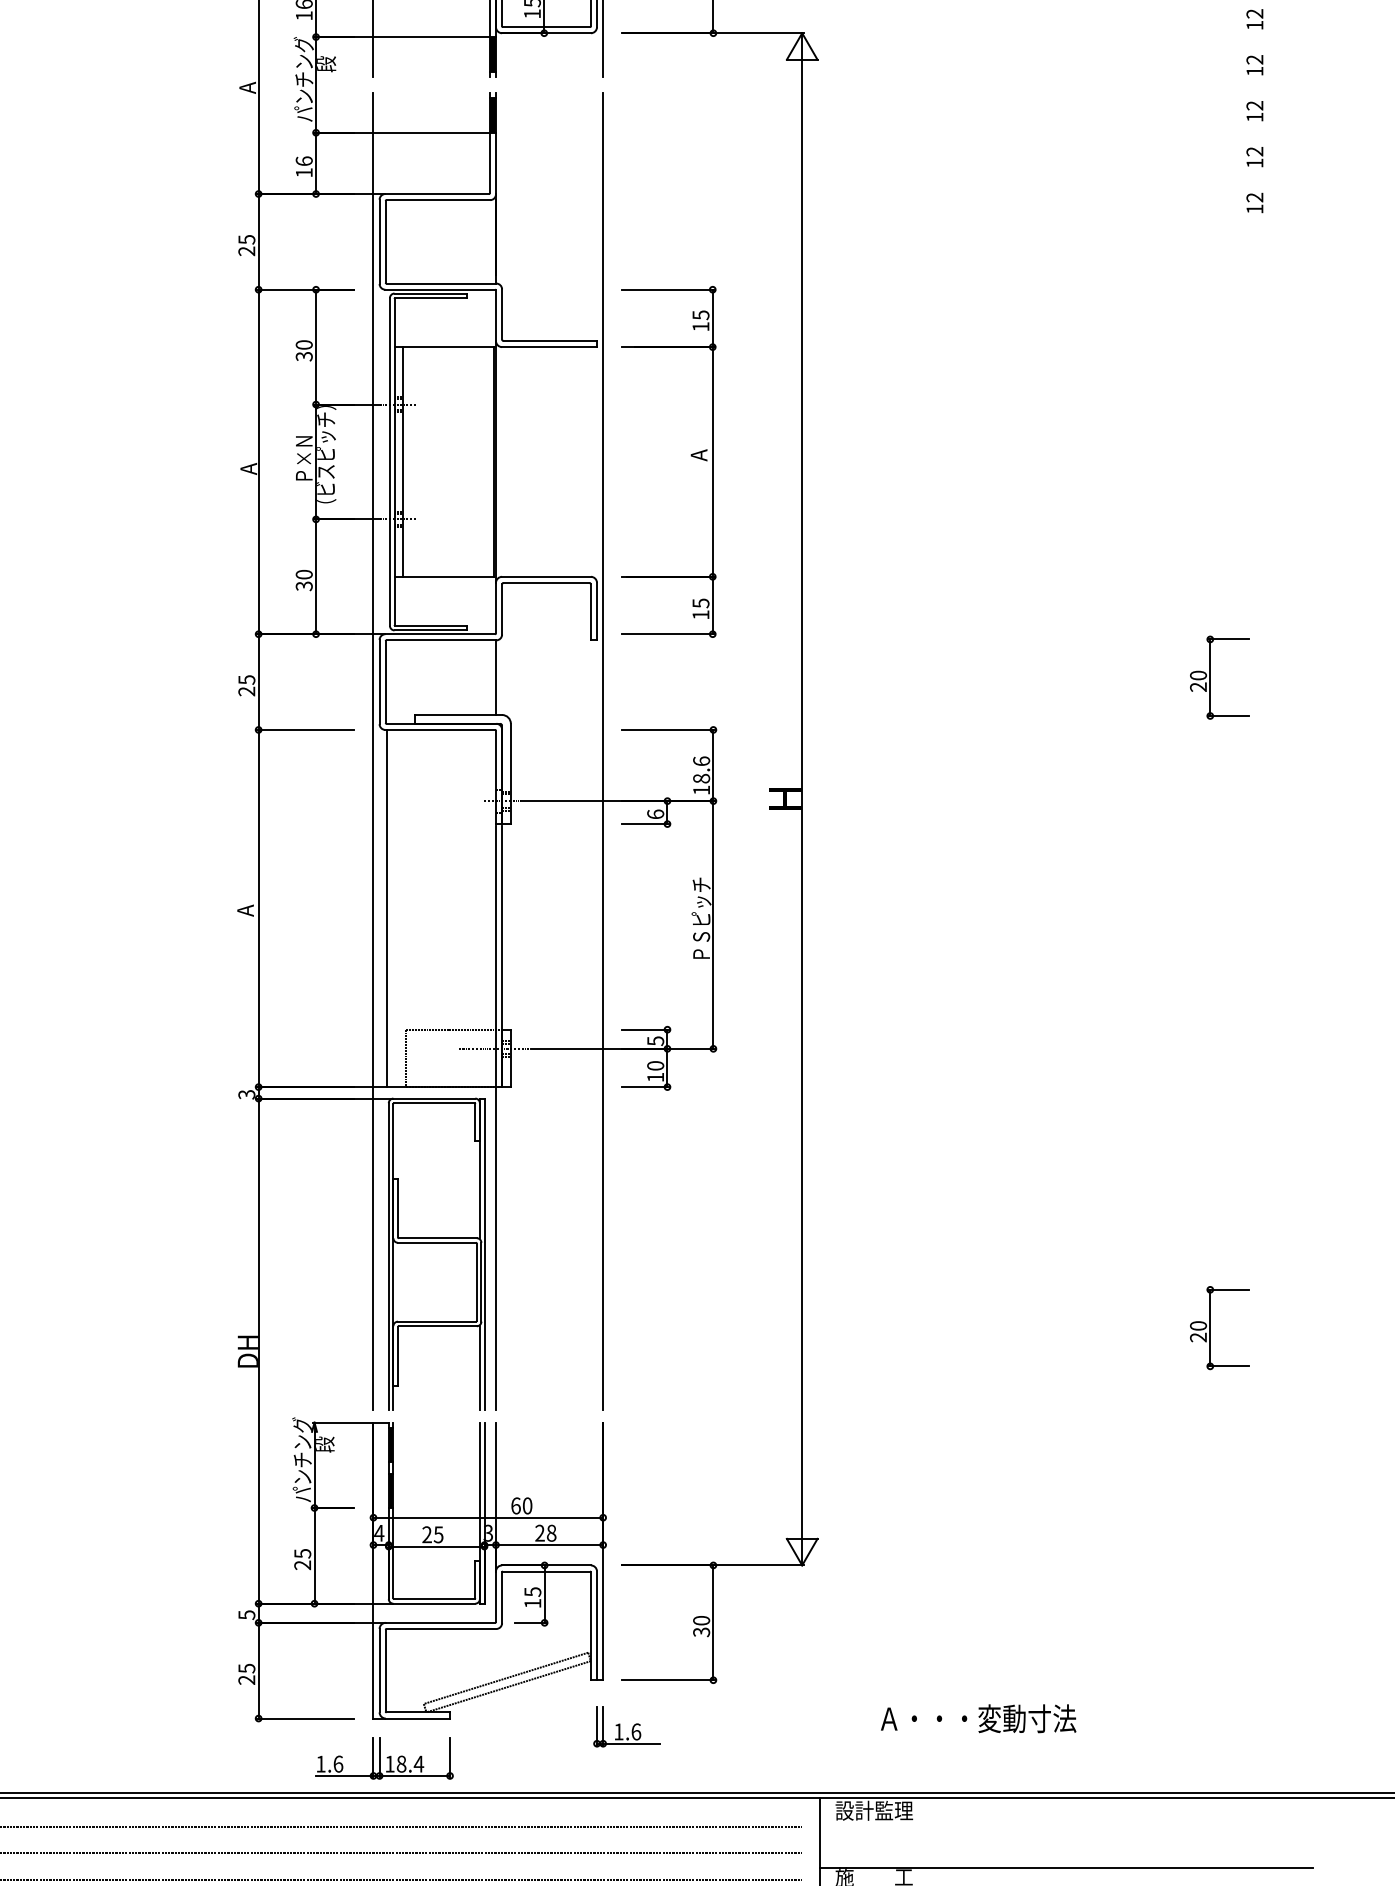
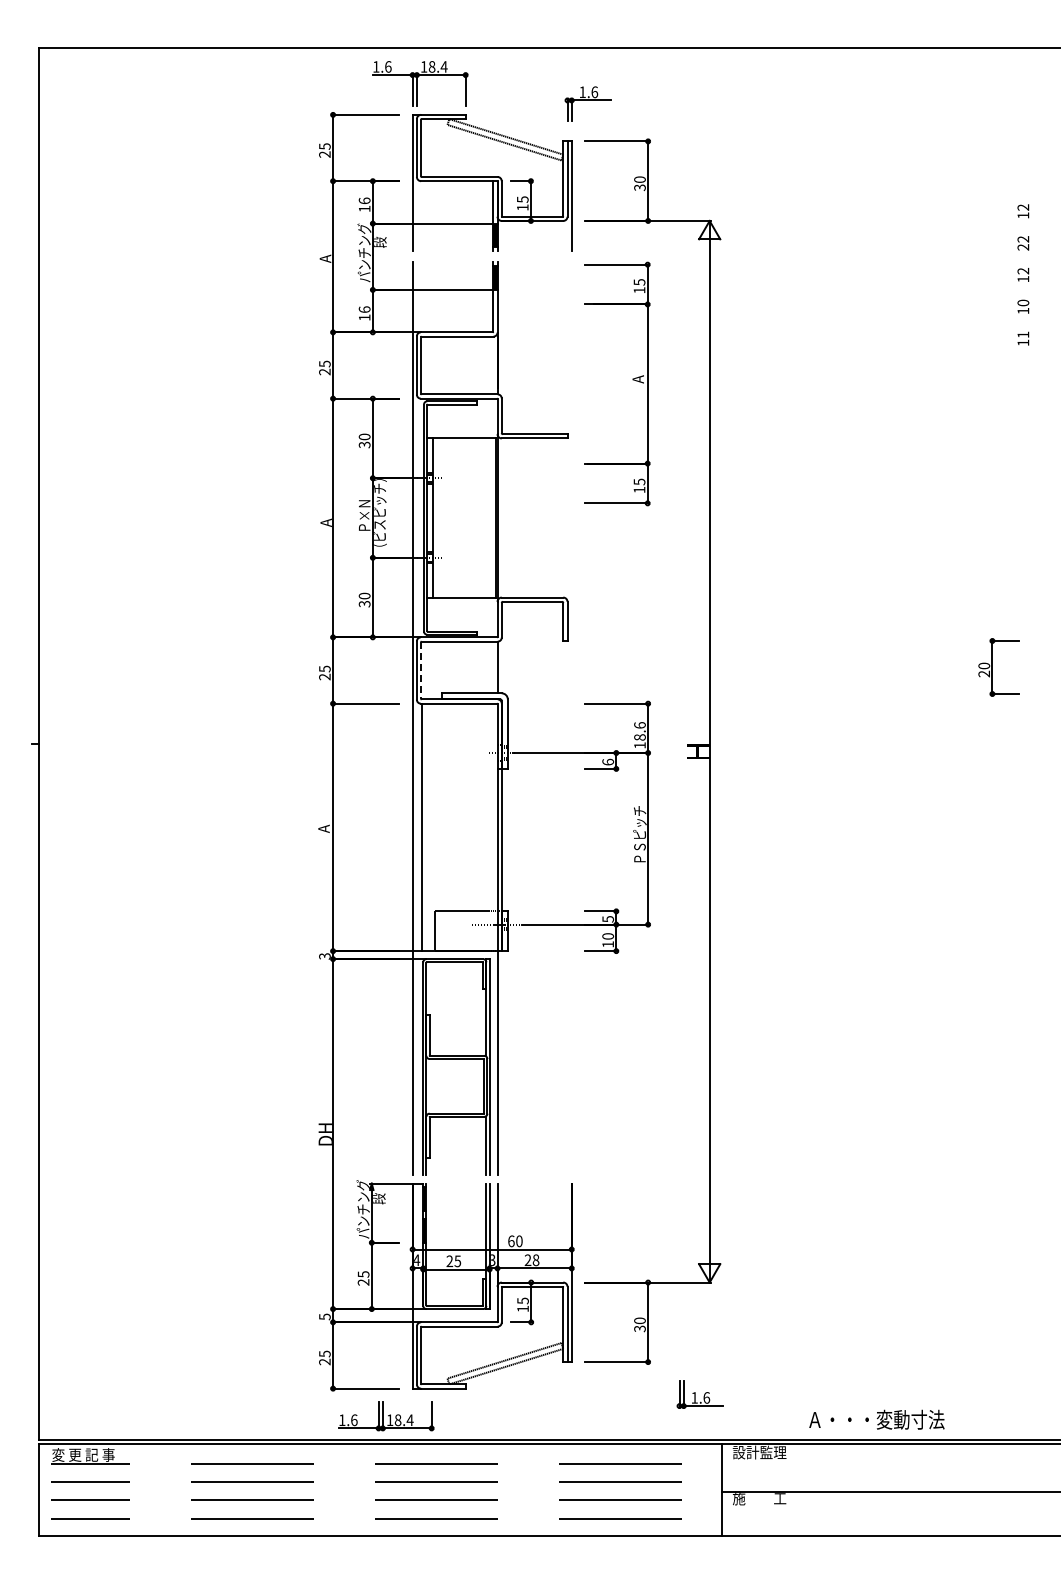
text: (1255, 71) -> (1023, 247), 12 -> 22
text: (1255, 150) -> (1023, 302), 12 -> 10
text: (1253, 197) -> (1022, 334), 12 -> 11
part: (690, 455) -> (632, 379), moved
line: (386, 683) -> (421, 671), solid -> dashed
line: (602, 751) -> (571, 718), removed
part: (1219, 1327) -> (998, 1117), removed
text: (978, 1718) -> (876, 1419), moved
part: (625, 1727) -> (699, 1394), moved
part: (384, 1758) -> (386, 1416), moved

